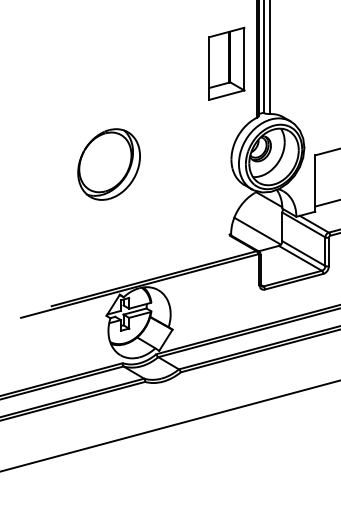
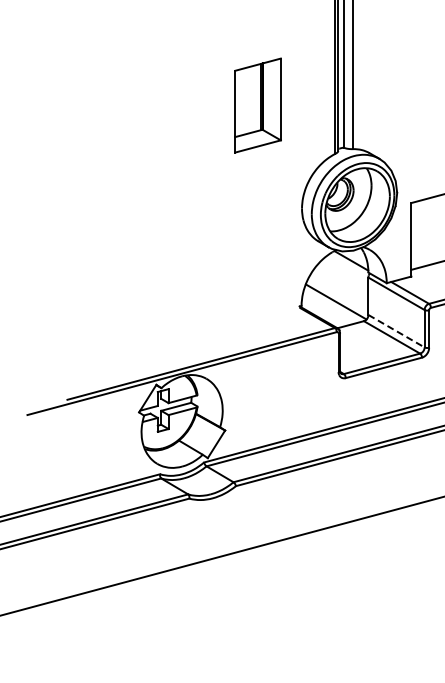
part: (226, 63) -> (257, 105), moved
part: (109, 164) -> (142, 215), removed
line: (303, 253) -> (396, 331), solid -> dashed

